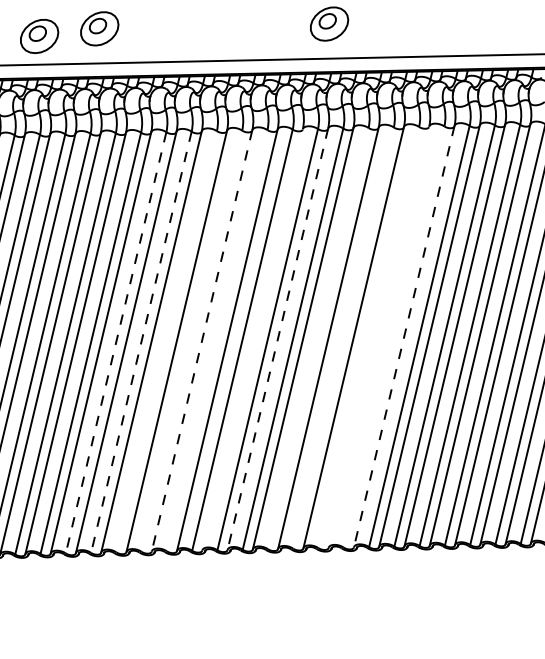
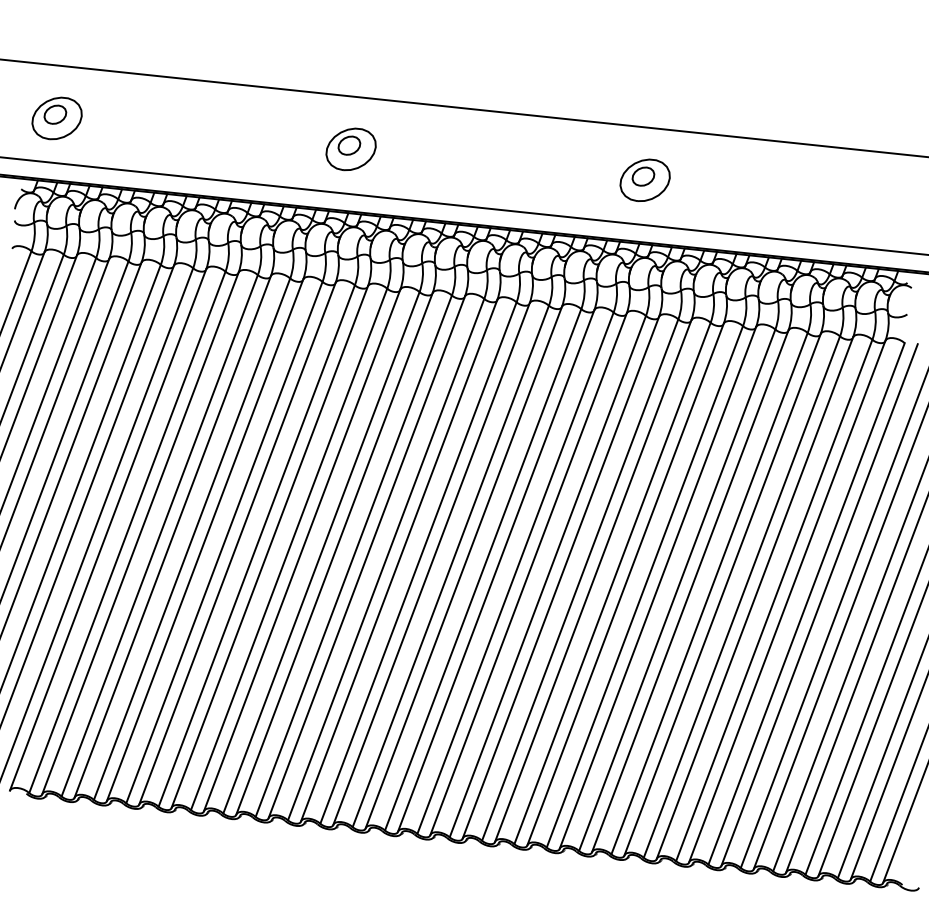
part: (39, 36) -> (272, 149), removed
line: (378, 336) -> (657, 587), added
line: (394, 336) -> (677, 589), added
line: (404, 336) -> (690, 591), dashed -> solid
line: (368, 337) -> (644, 586), added
line: (318, 338) -> (580, 579), added
line: (343, 338) -> (612, 583), added
line: (252, 339) -> (496, 570), added
line: (277, 339) -> (528, 574), dashed -> solid
line: (191, 340) -> (418, 562), added
line: (216, 340) -> (450, 566), added
line: (166, 341) -> (386, 559), added
line: (202, 341) -> (431, 564), dashed -> solid
line: (116, 342) -> (321, 552), dashed -> solid
line: (141, 342) -> (353, 556), dashed -> solid

